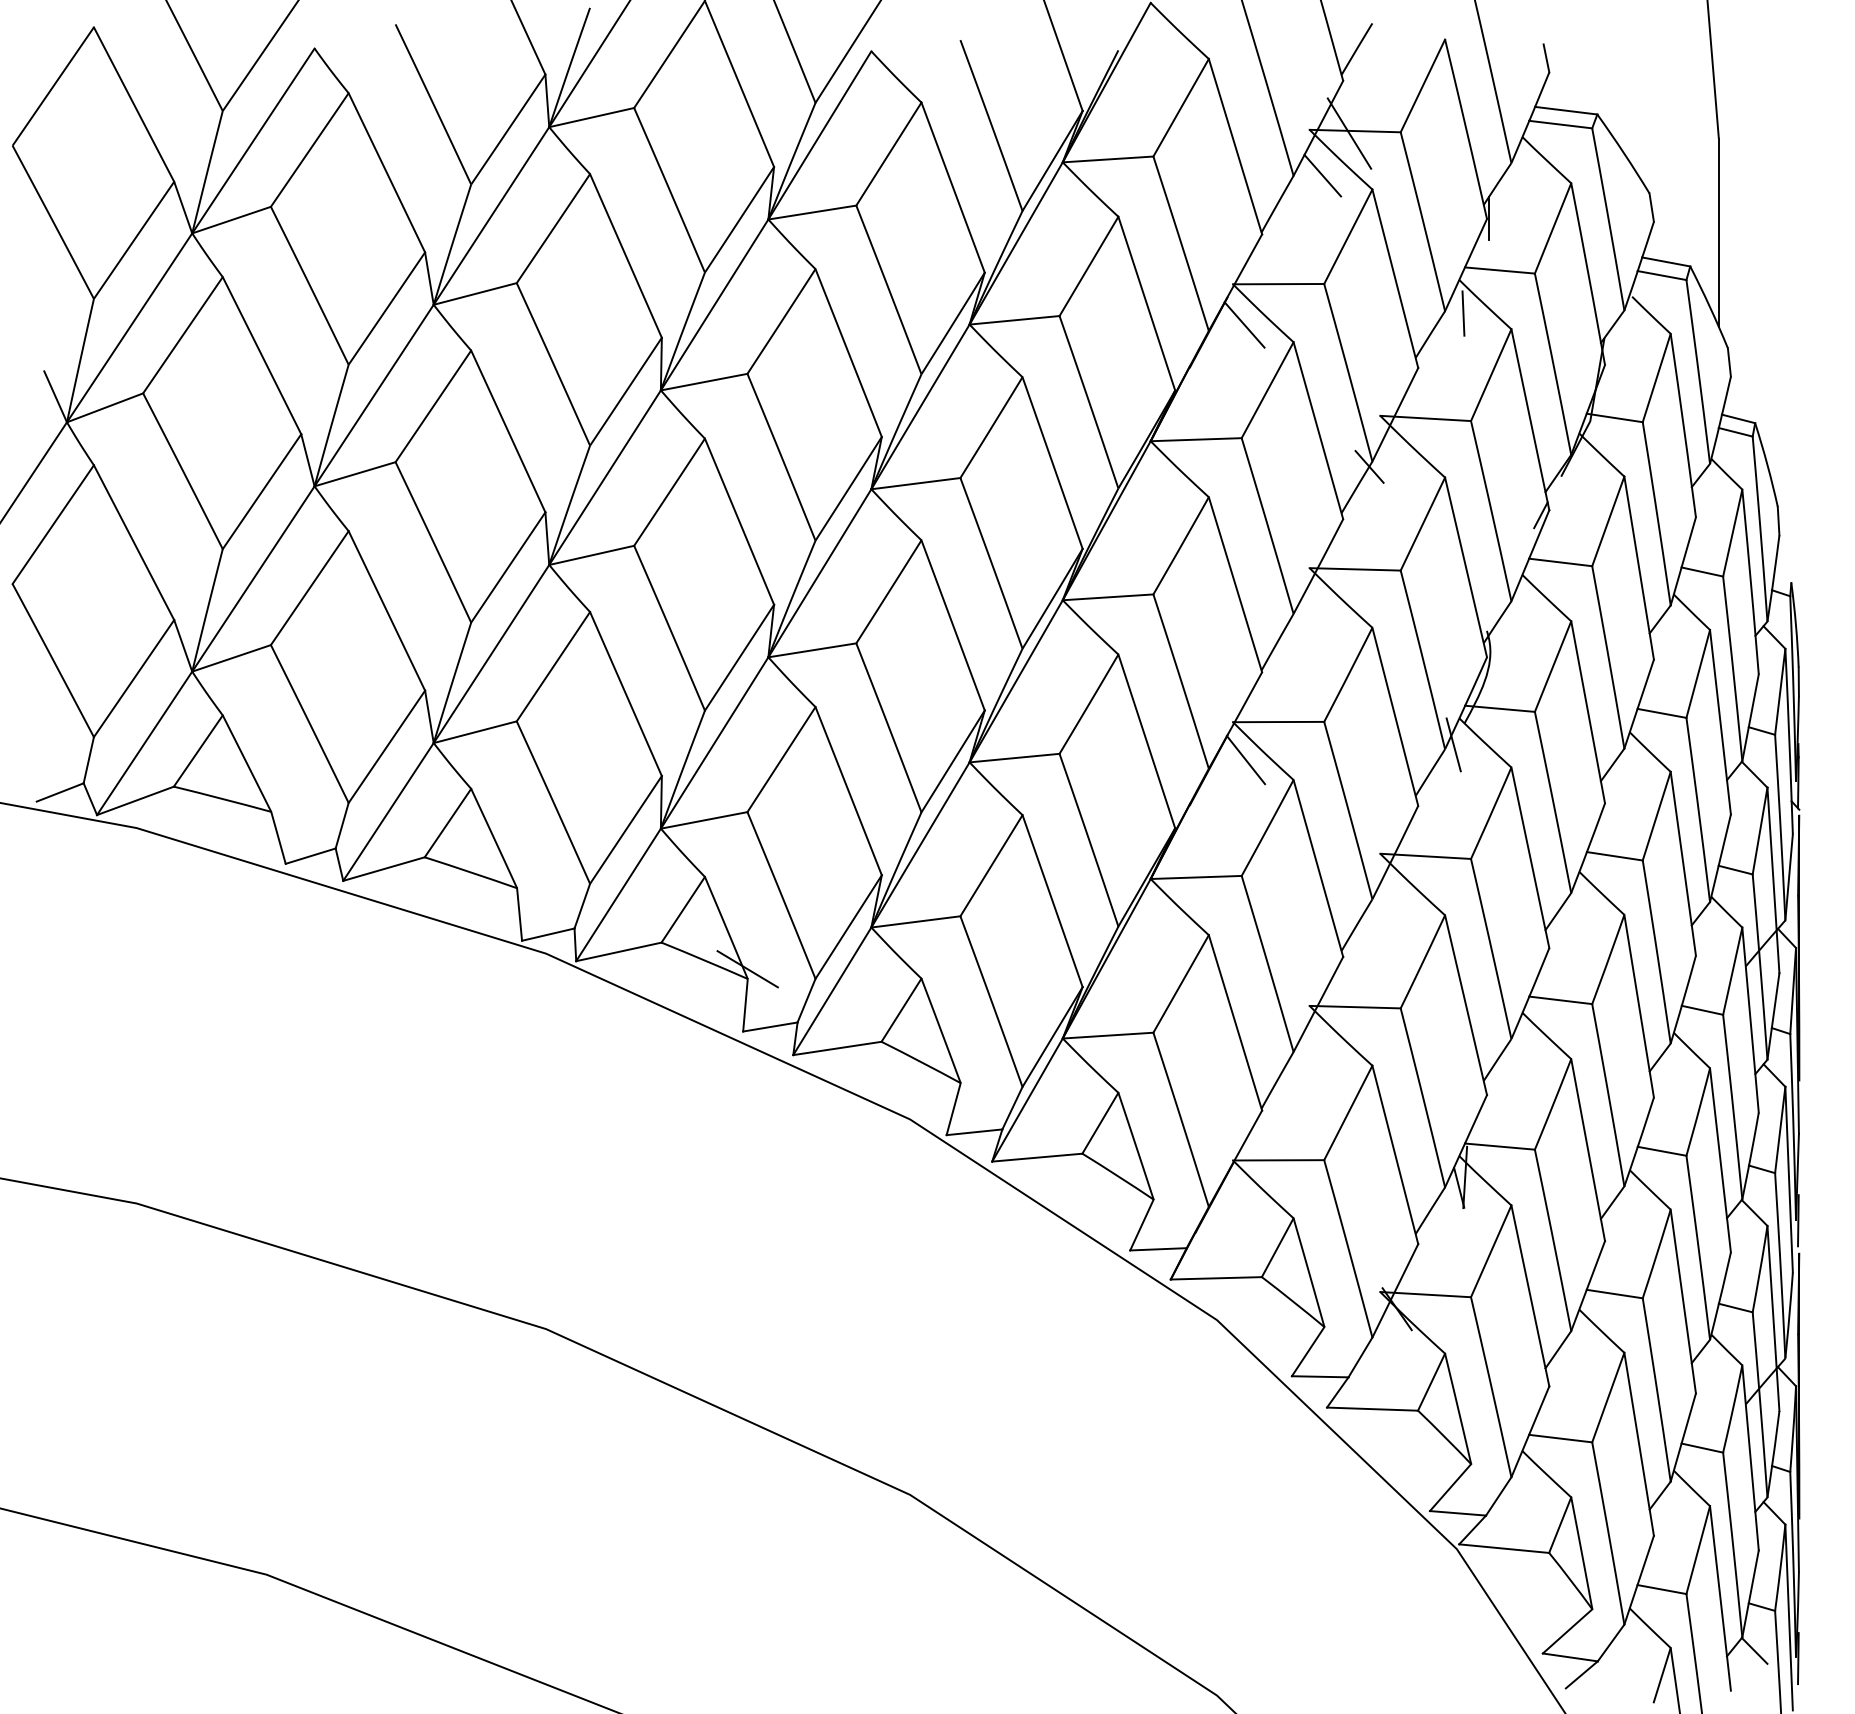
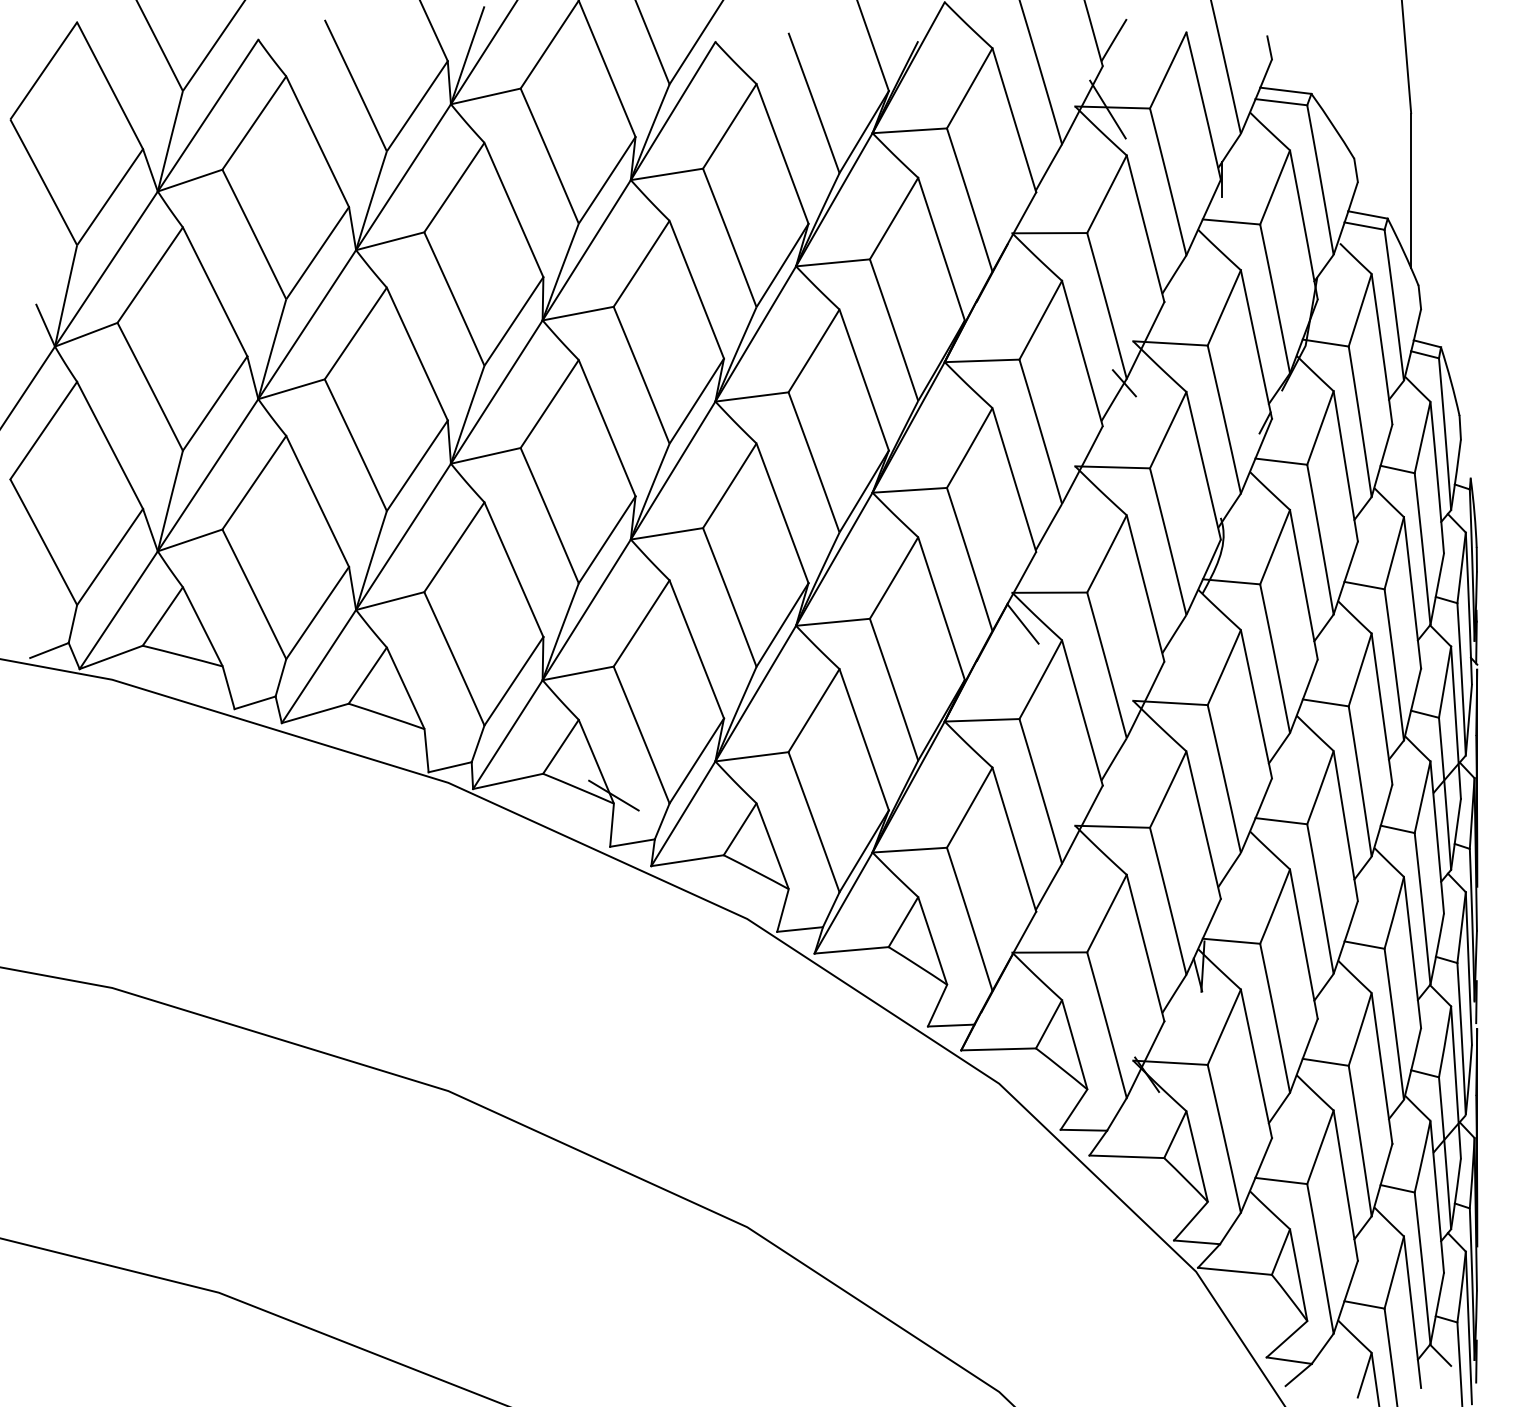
line: (1322, 175) -> (1085, 143), removed
line: (1463, 313) -> (1201, 257), removed
line: (1244, 324) -> (1021, 266), removed
line: (1453, 744) -> (1193, 611), removed

